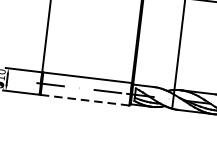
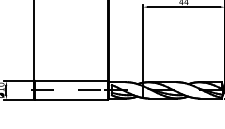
line: (84, 100) -> (71, 99), dashed -> solid

